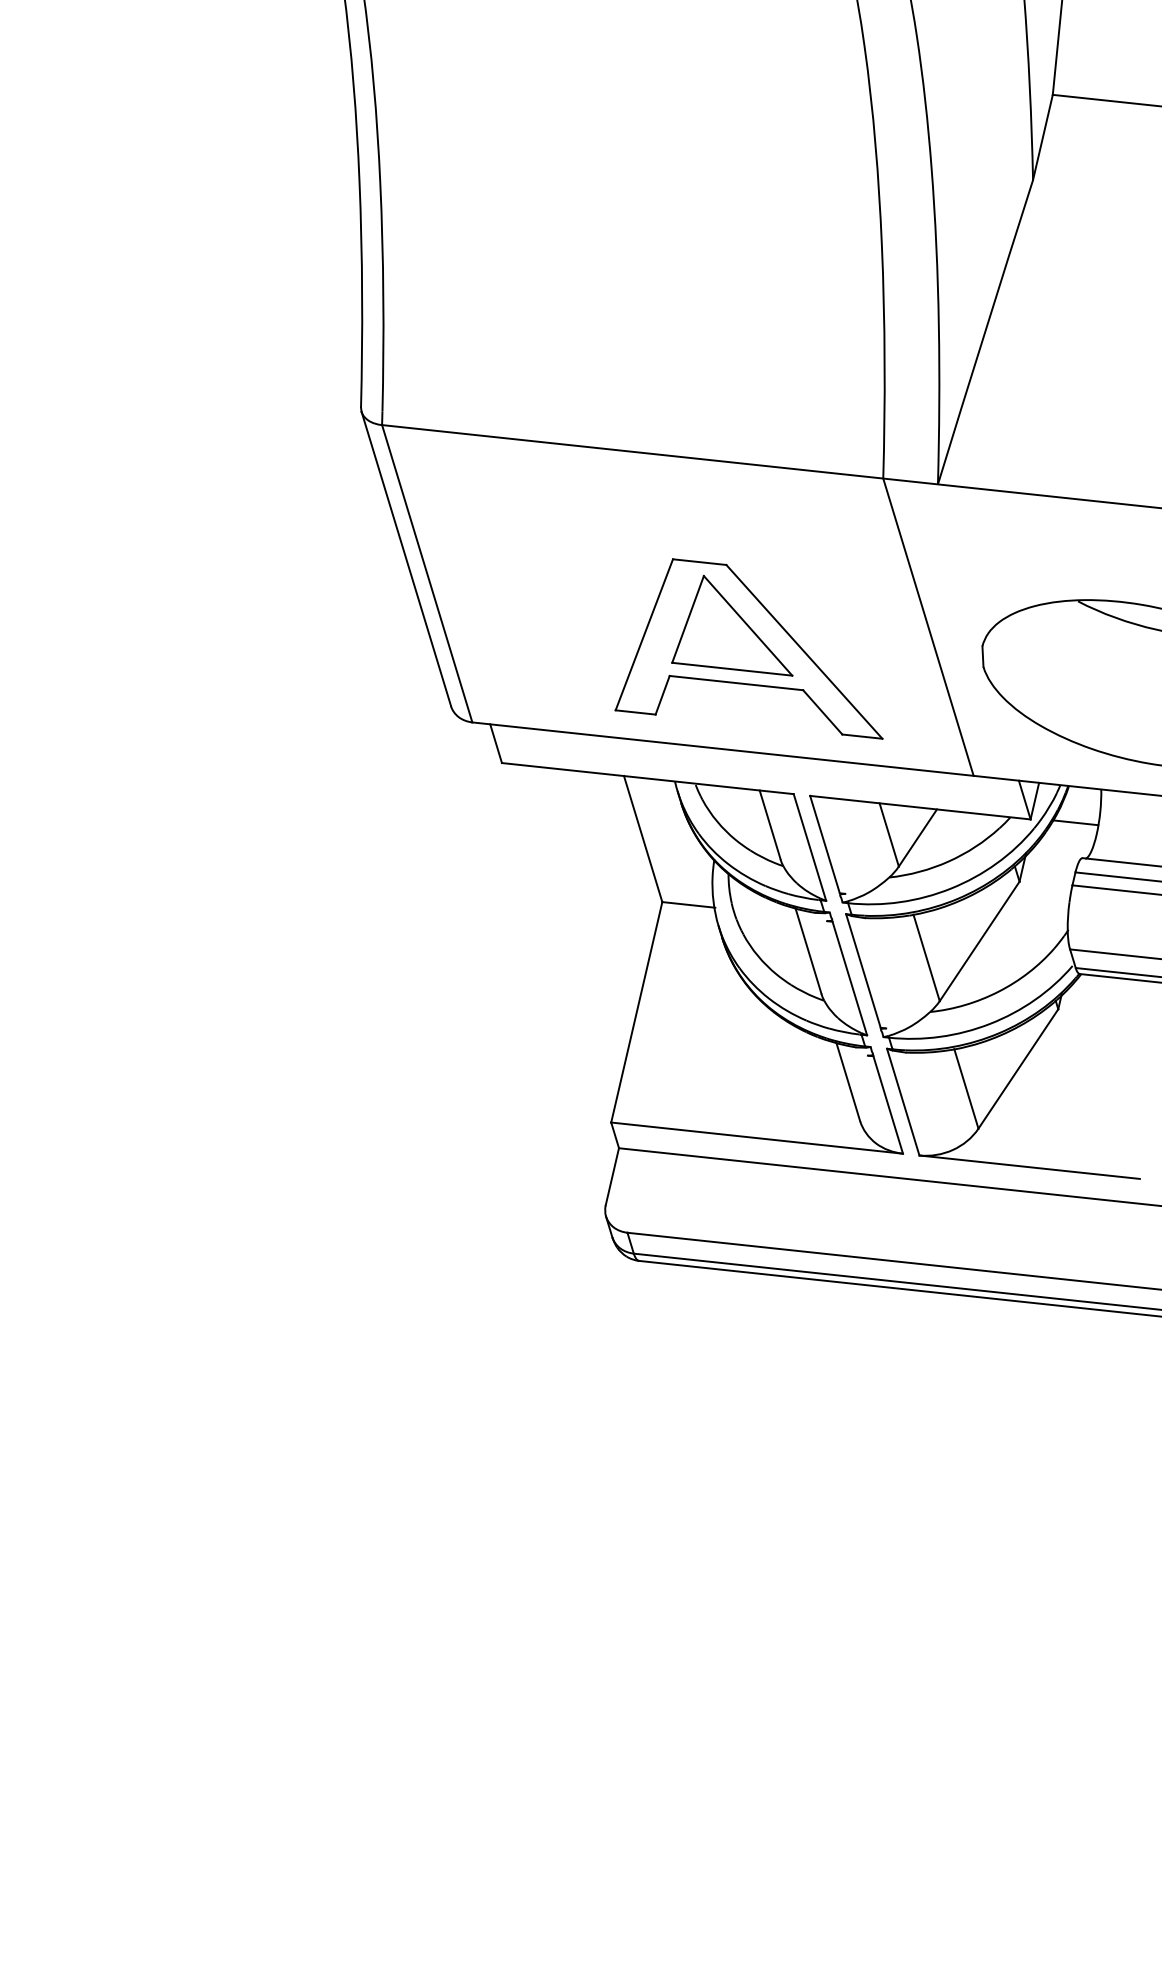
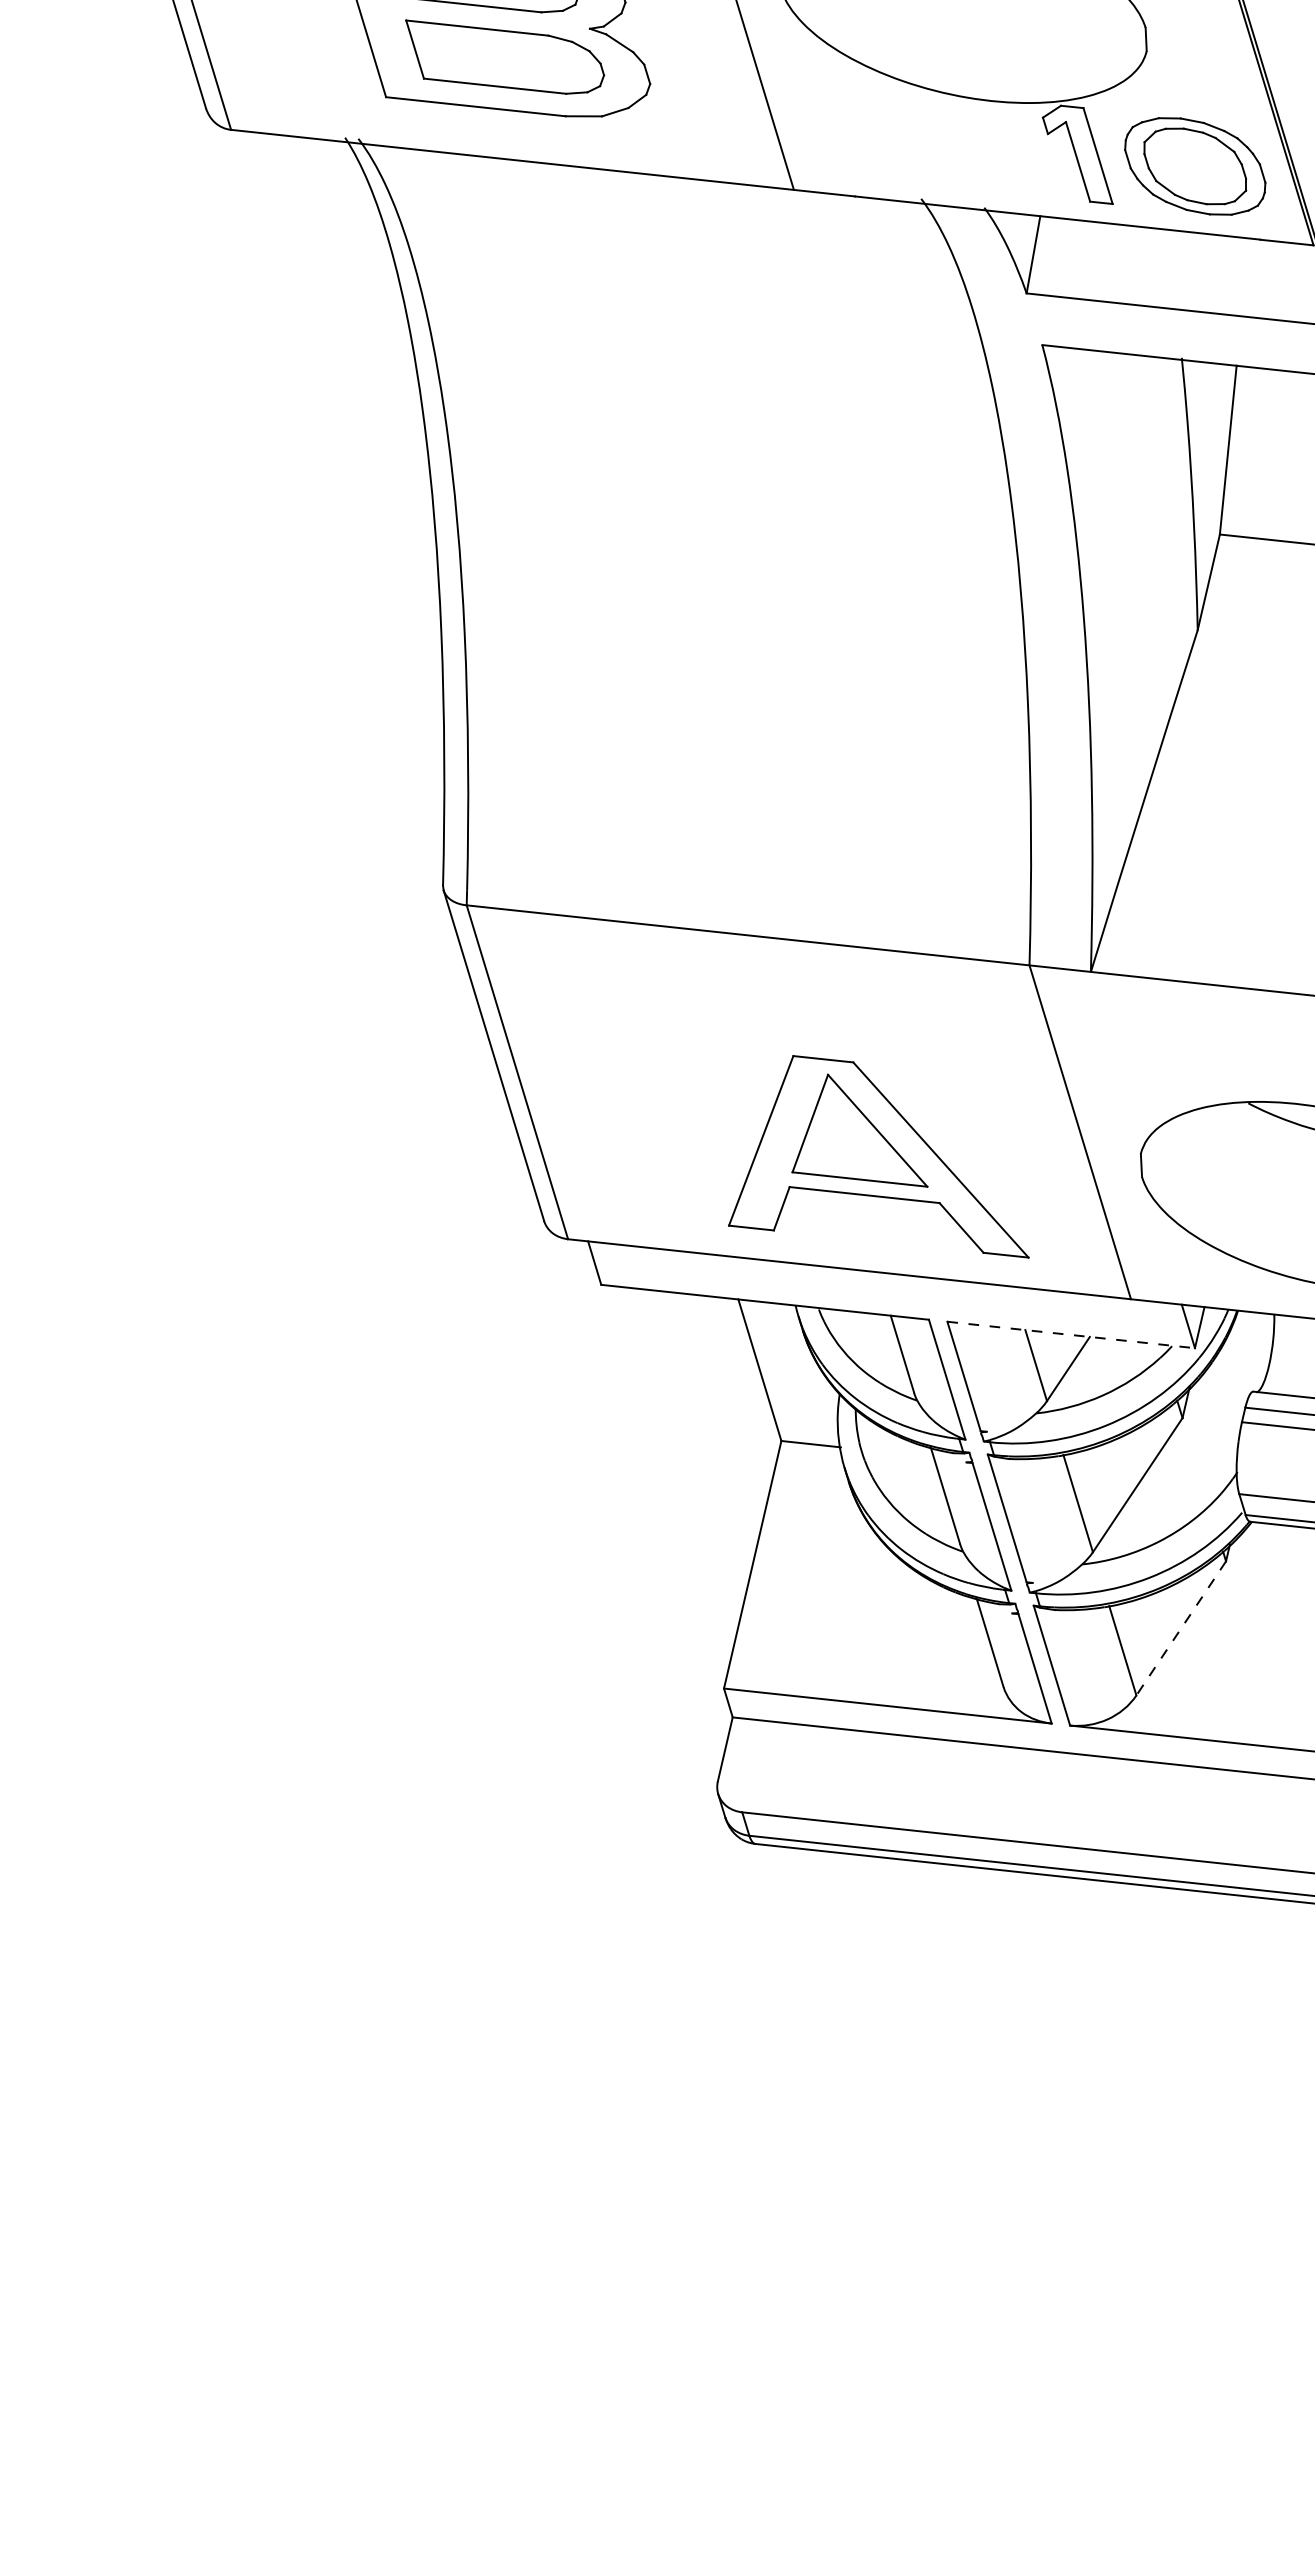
line: (920, 808) -> (1071, 1335), solid -> dashed
line: (1075, 822) -> (1245, 1351), removed
line: (1018, 1069) -> (1181, 1628), solid -> dashed

